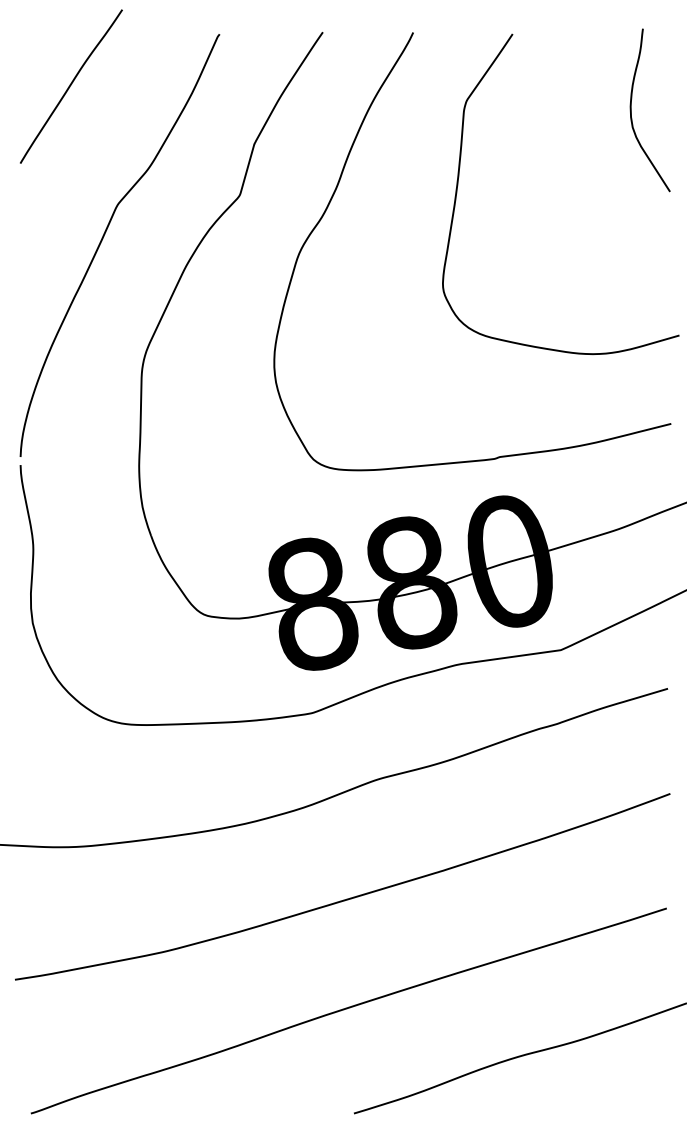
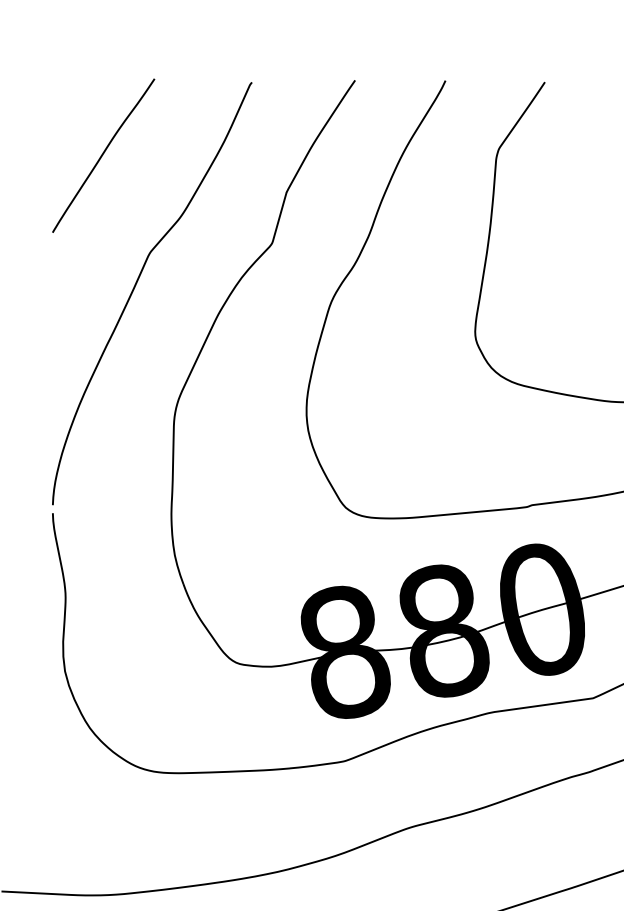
curve: (71, 85) -> (103, 154), moved

